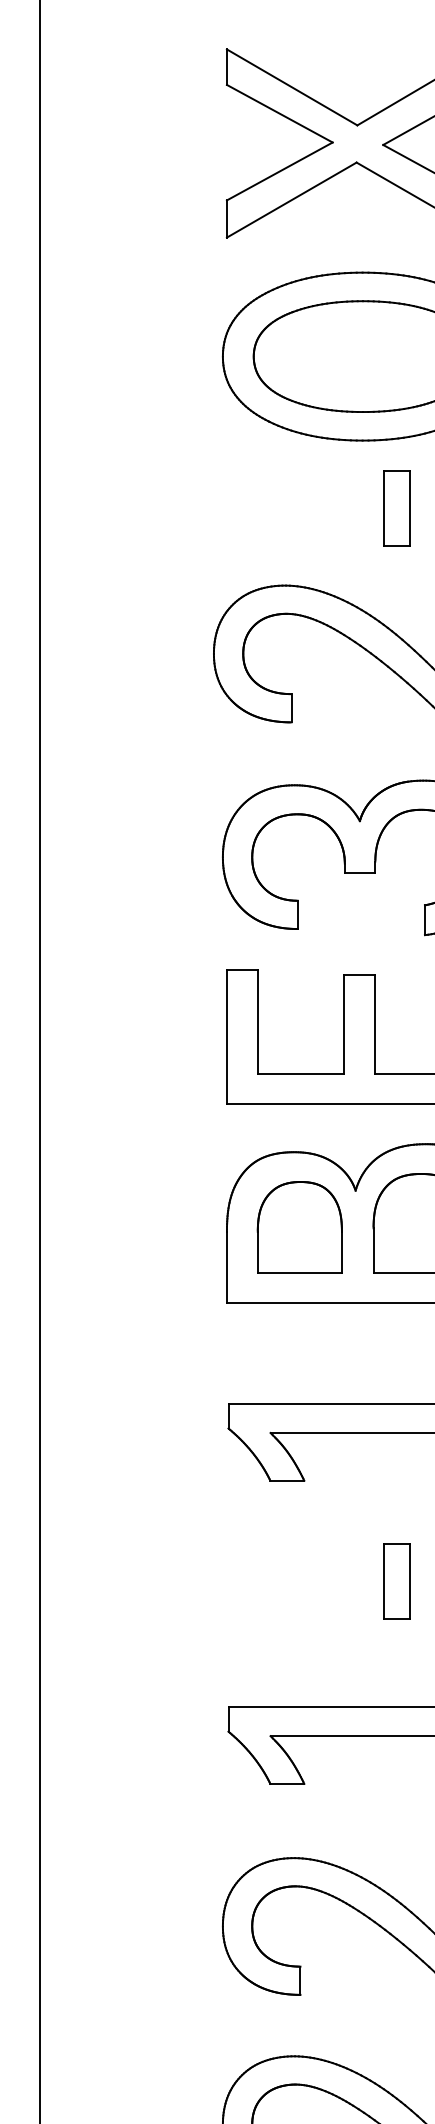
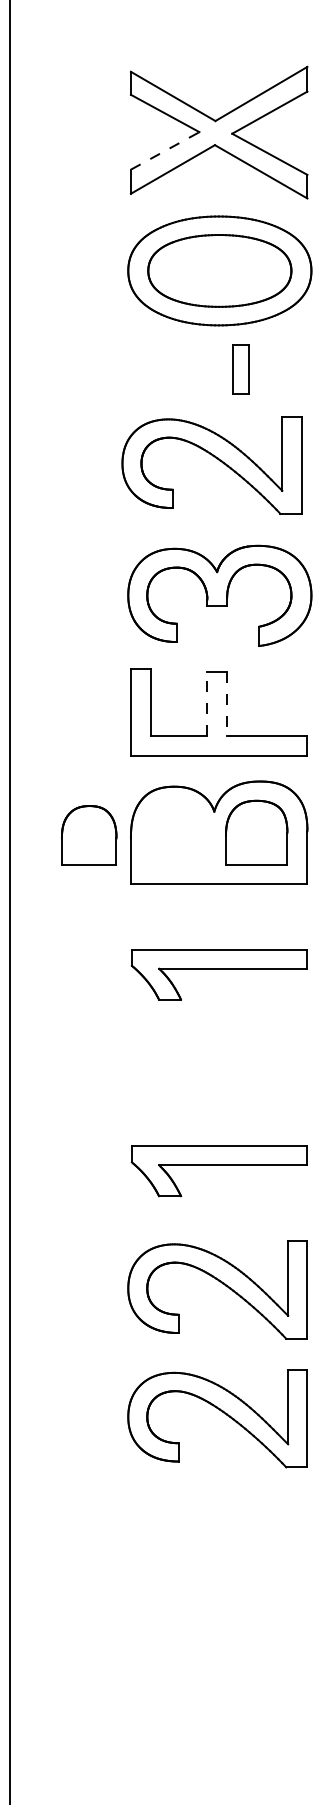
line: (280, 170) -> (165, 150), solid -> dashed
line: (343, 1023) -> (206, 703), solid -> dashed
line: (374, 1025) -> (226, 704), solid -> dashed
part: (300, 1227) -> (89, 835), moved
part: (395, 1580) -> (240, 1064), removed

